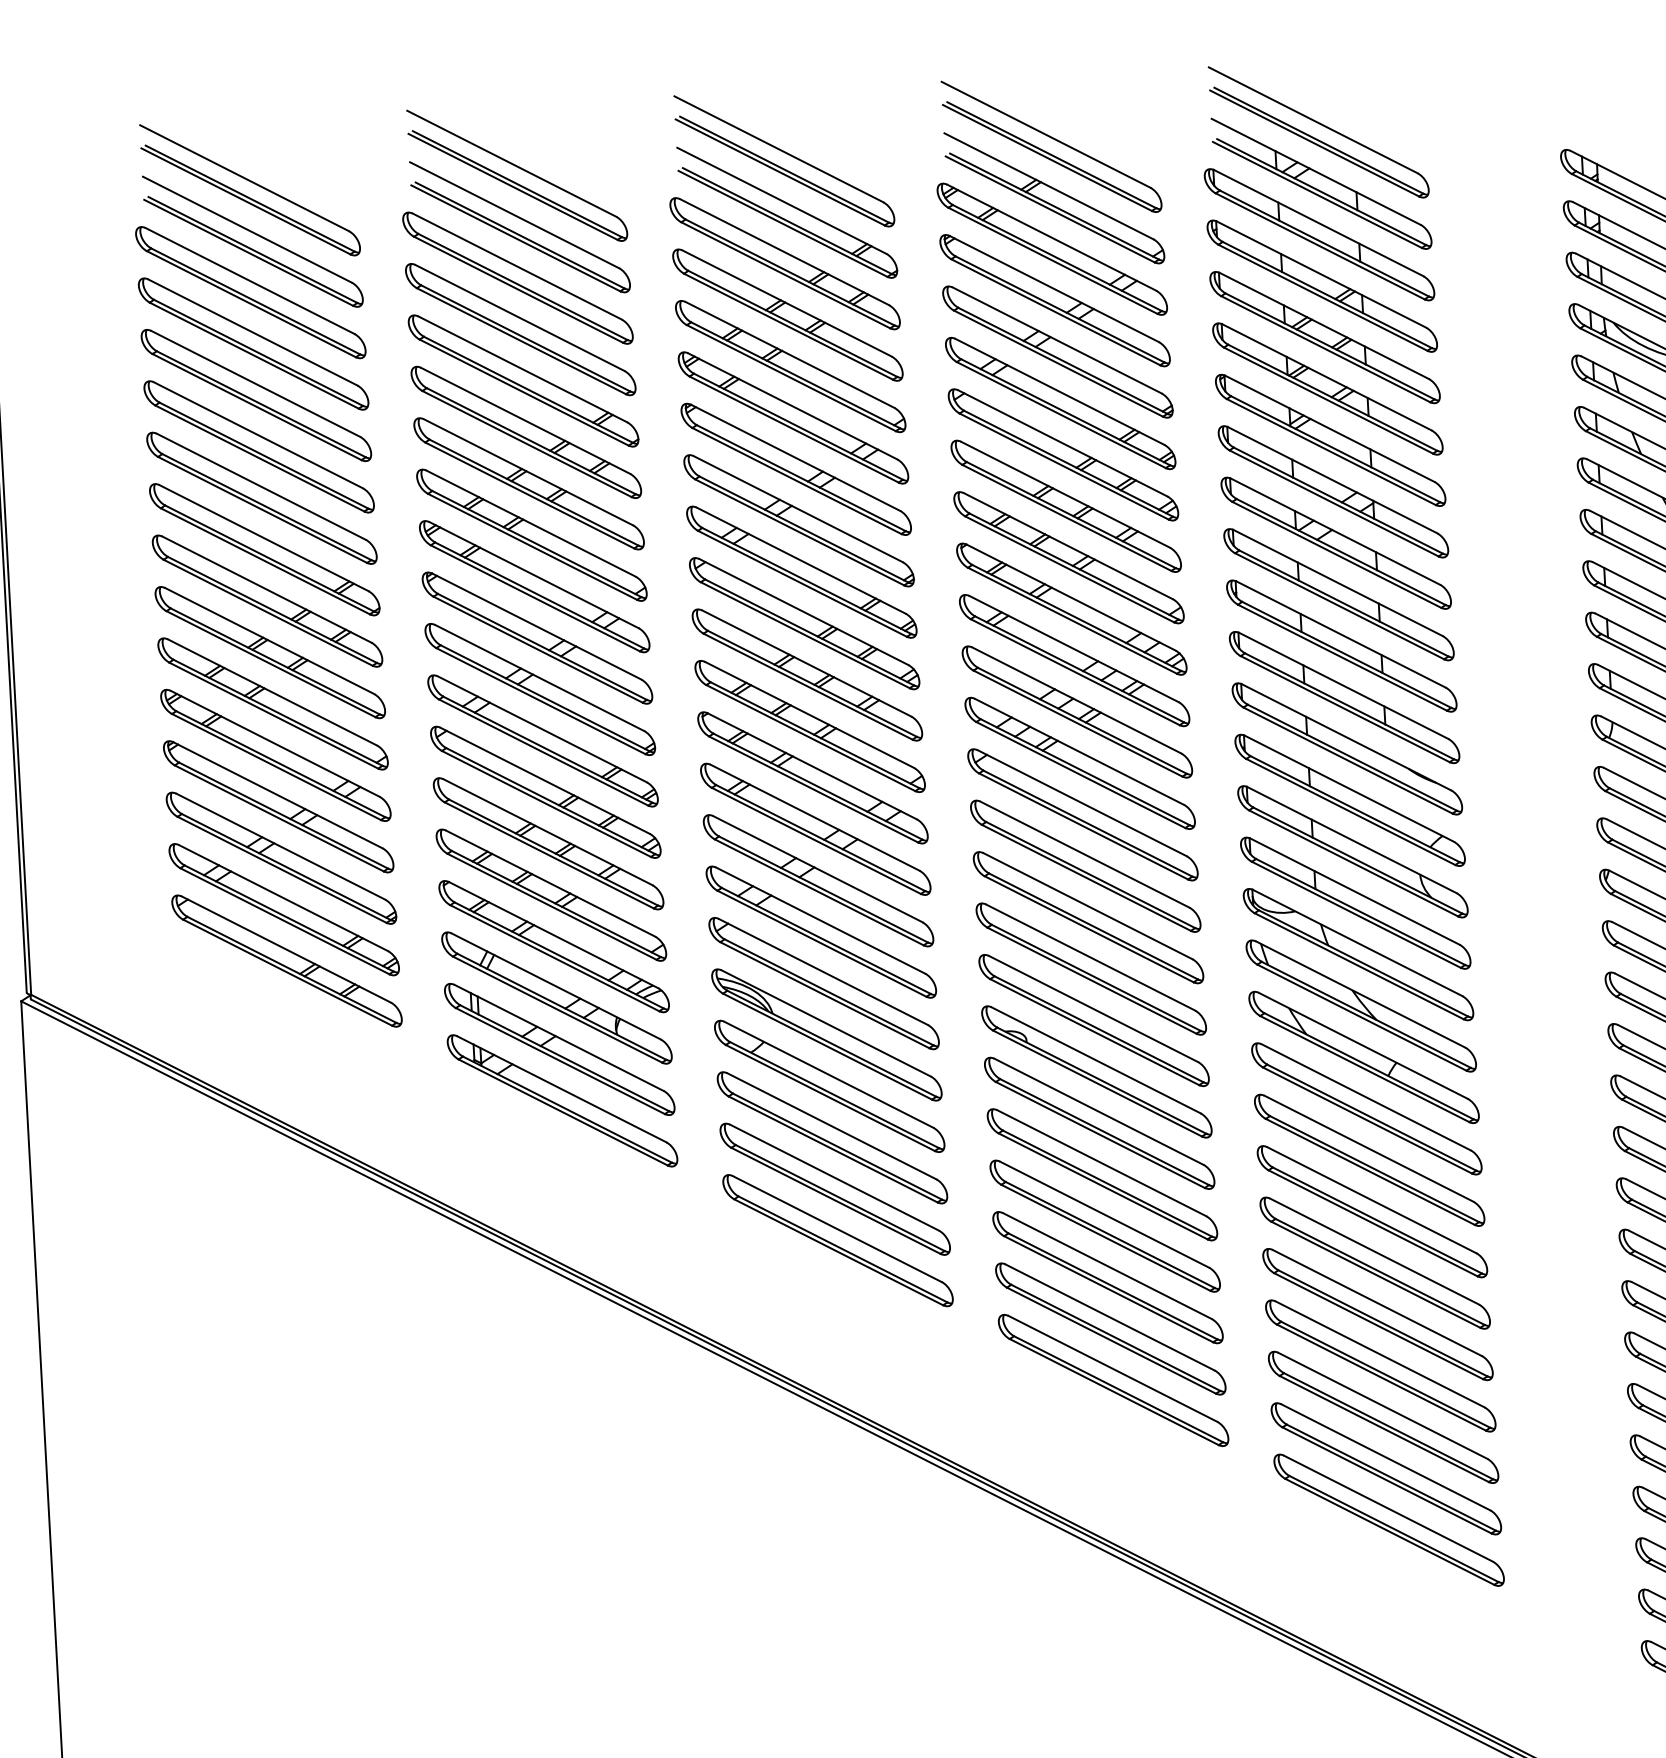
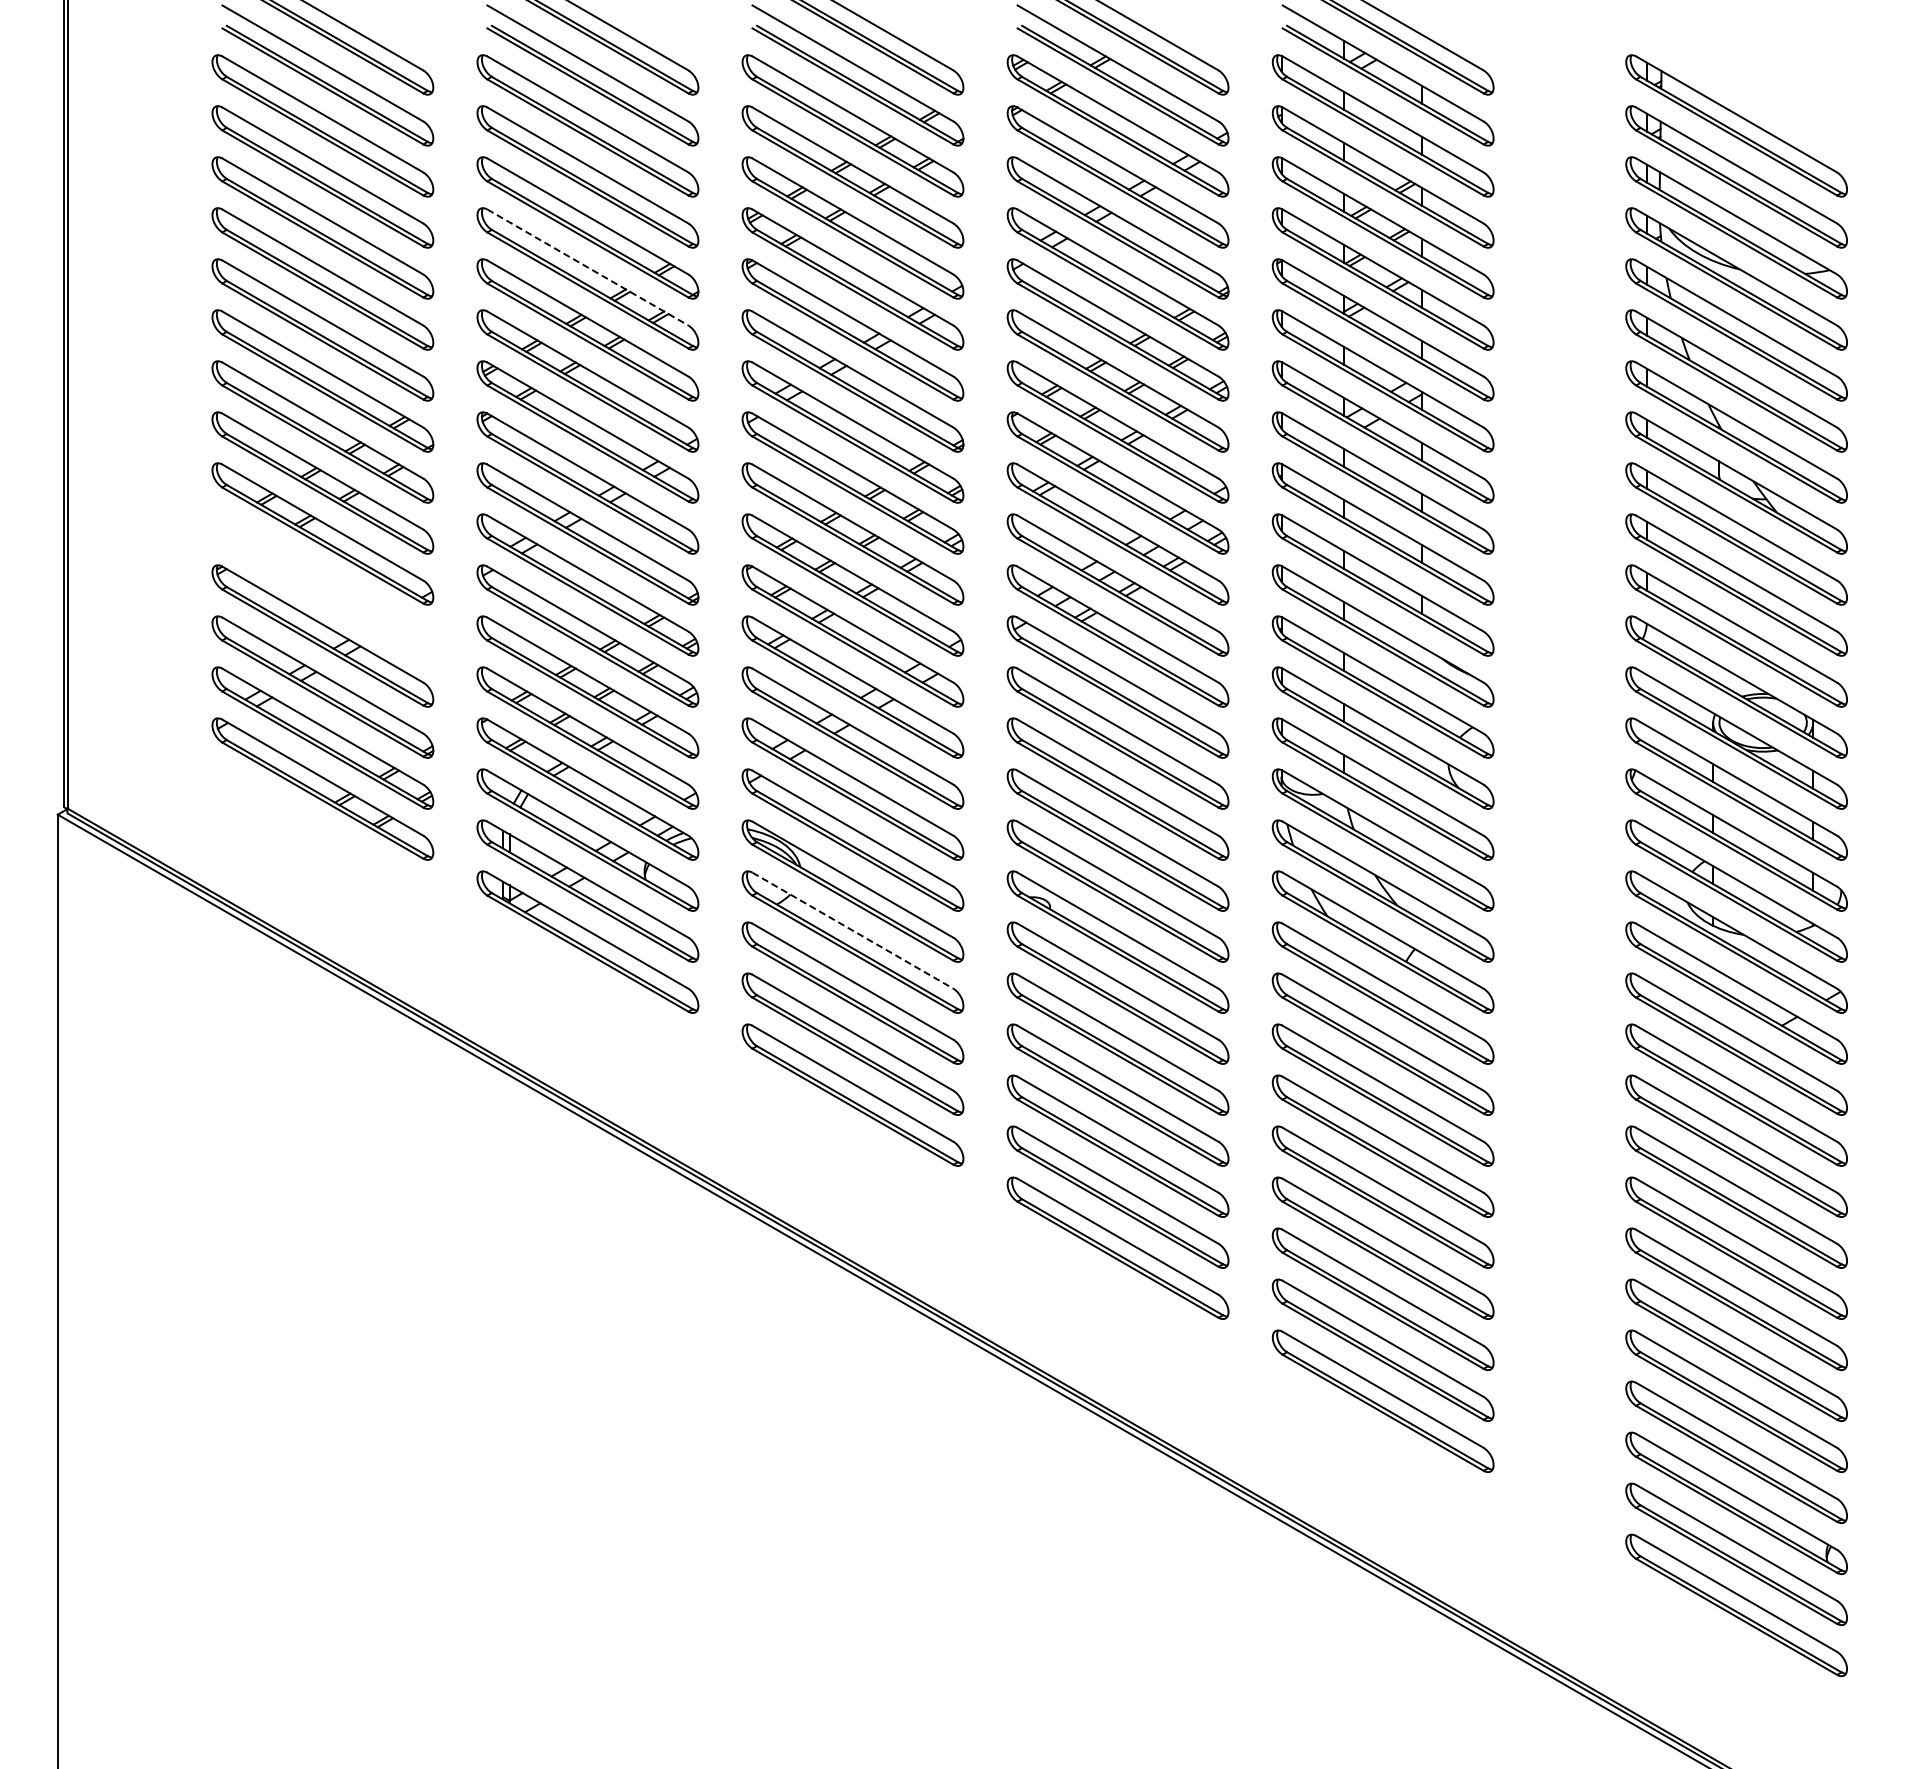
line: (526, 420) -> (588, 267), solid -> dashed
part: (275, 754) -> (322, 584), removed
line: (829, 1074) -> (853, 930), solid -> dashed

